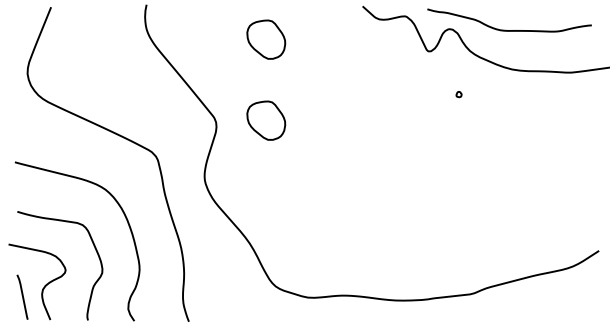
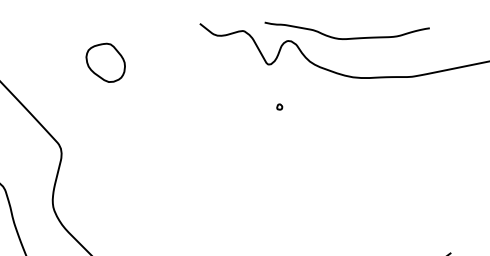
part: (458, 94) -> (279, 107), moved
part: (266, 120) -> (111, 143), removed

